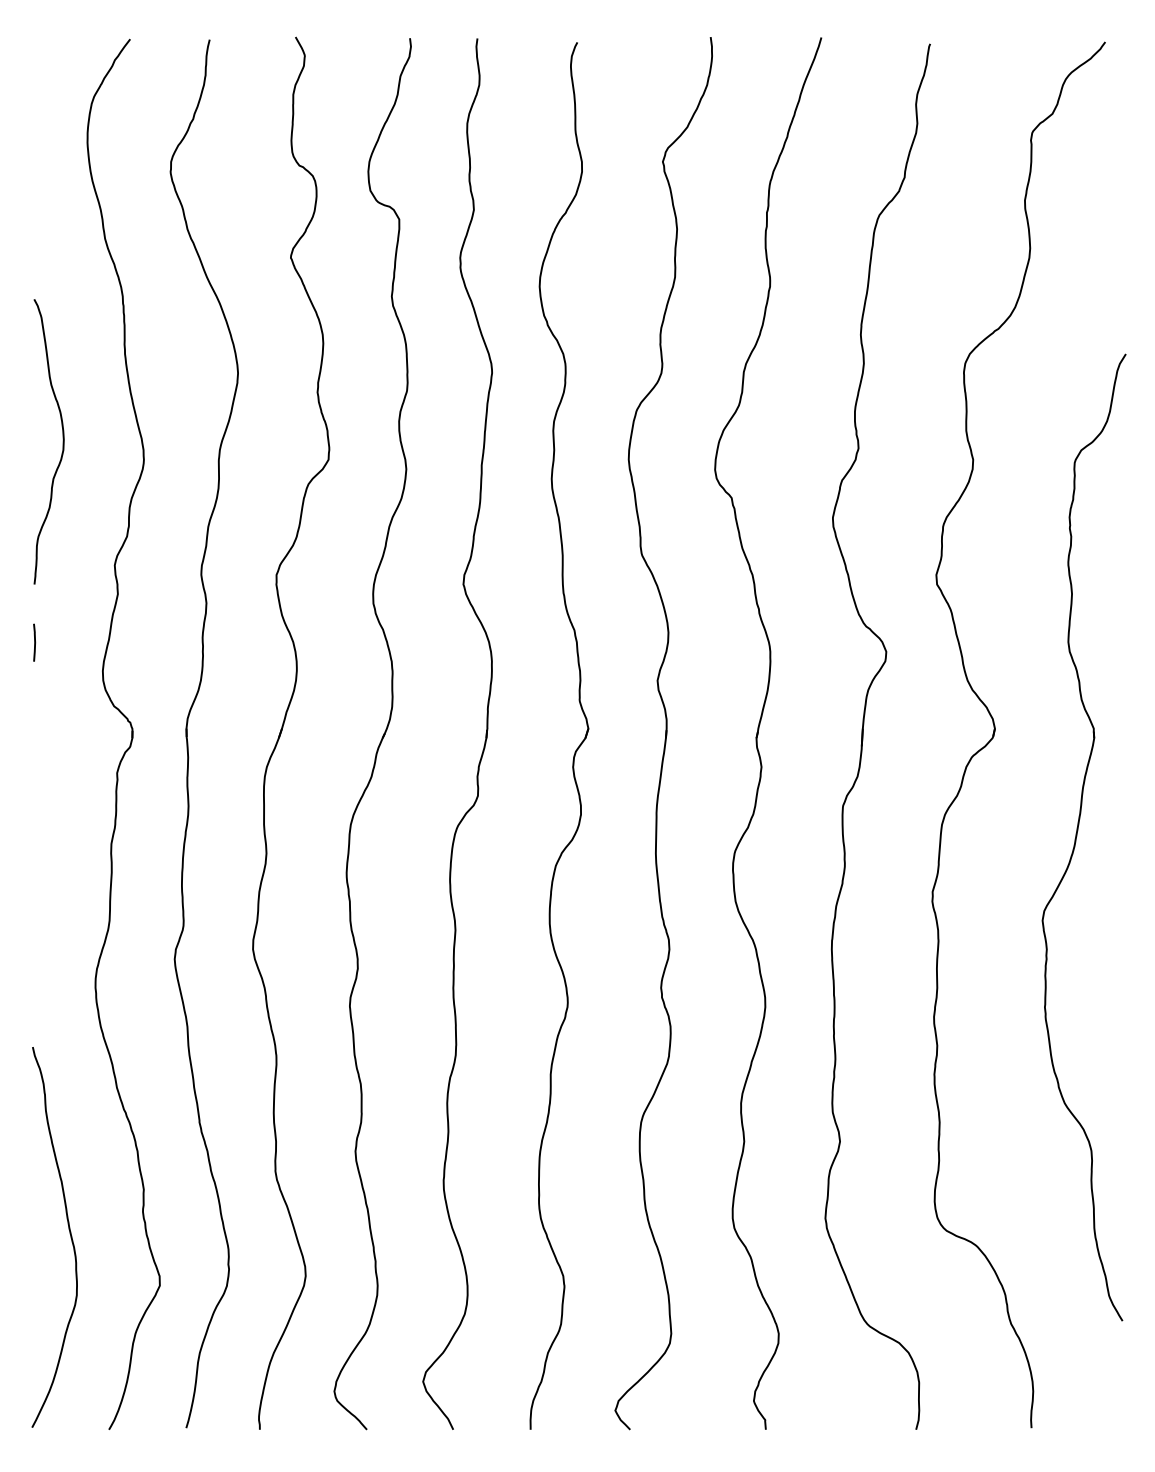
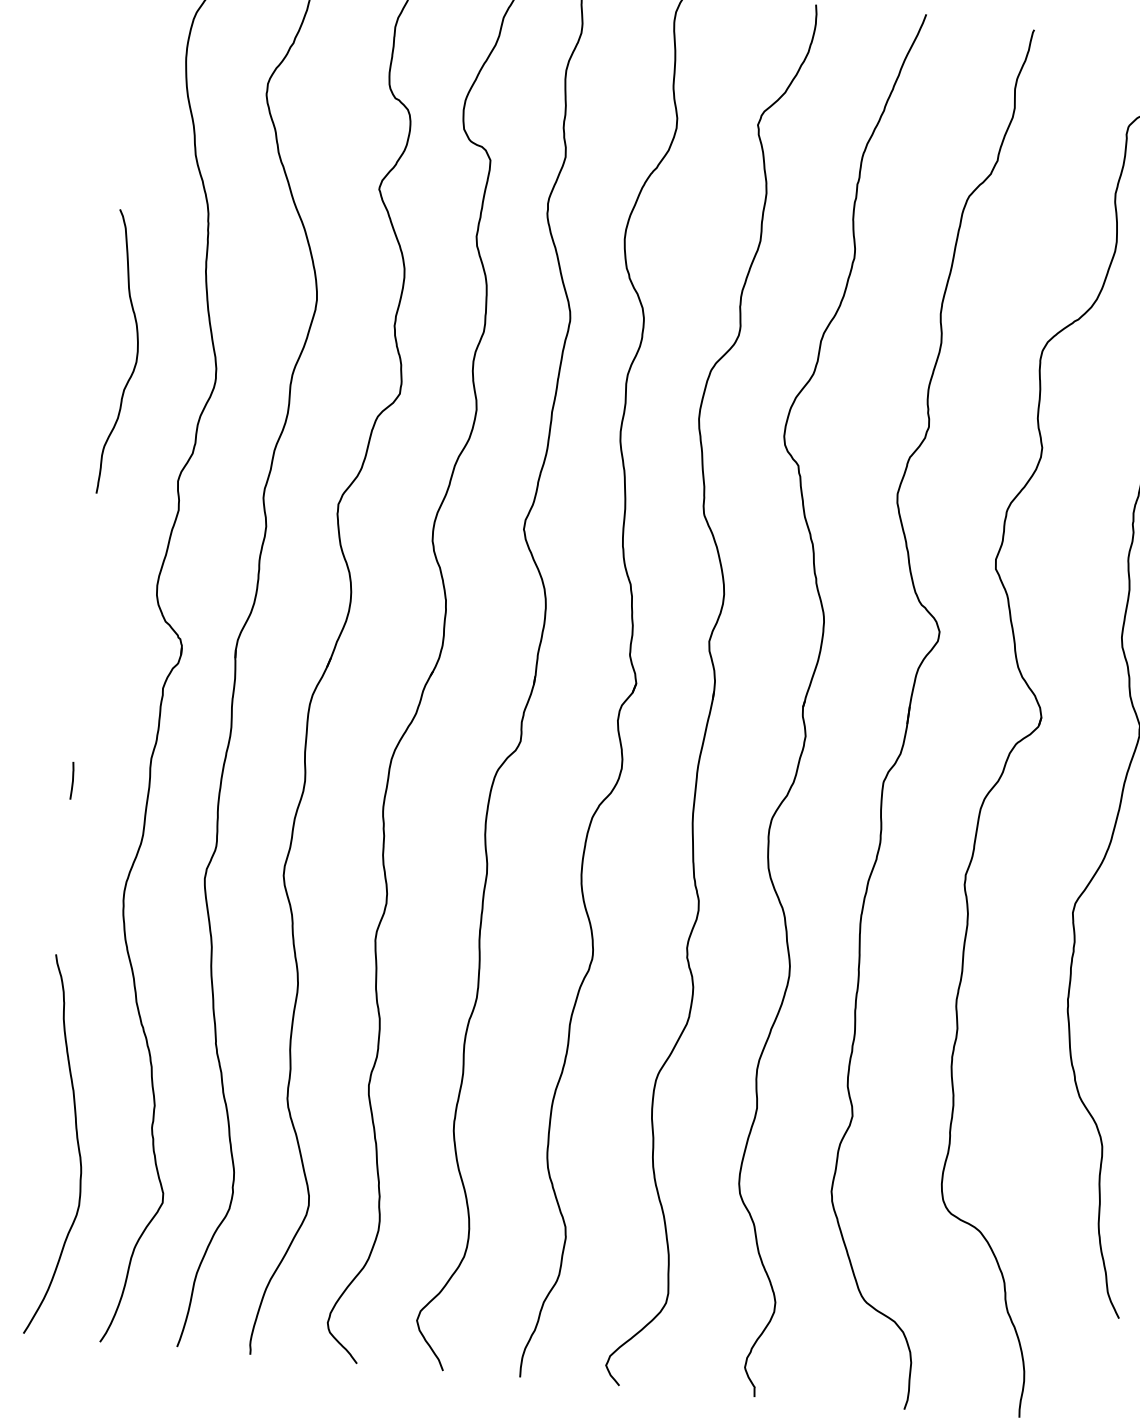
line: (34, 642) -> (72, 780), moved

